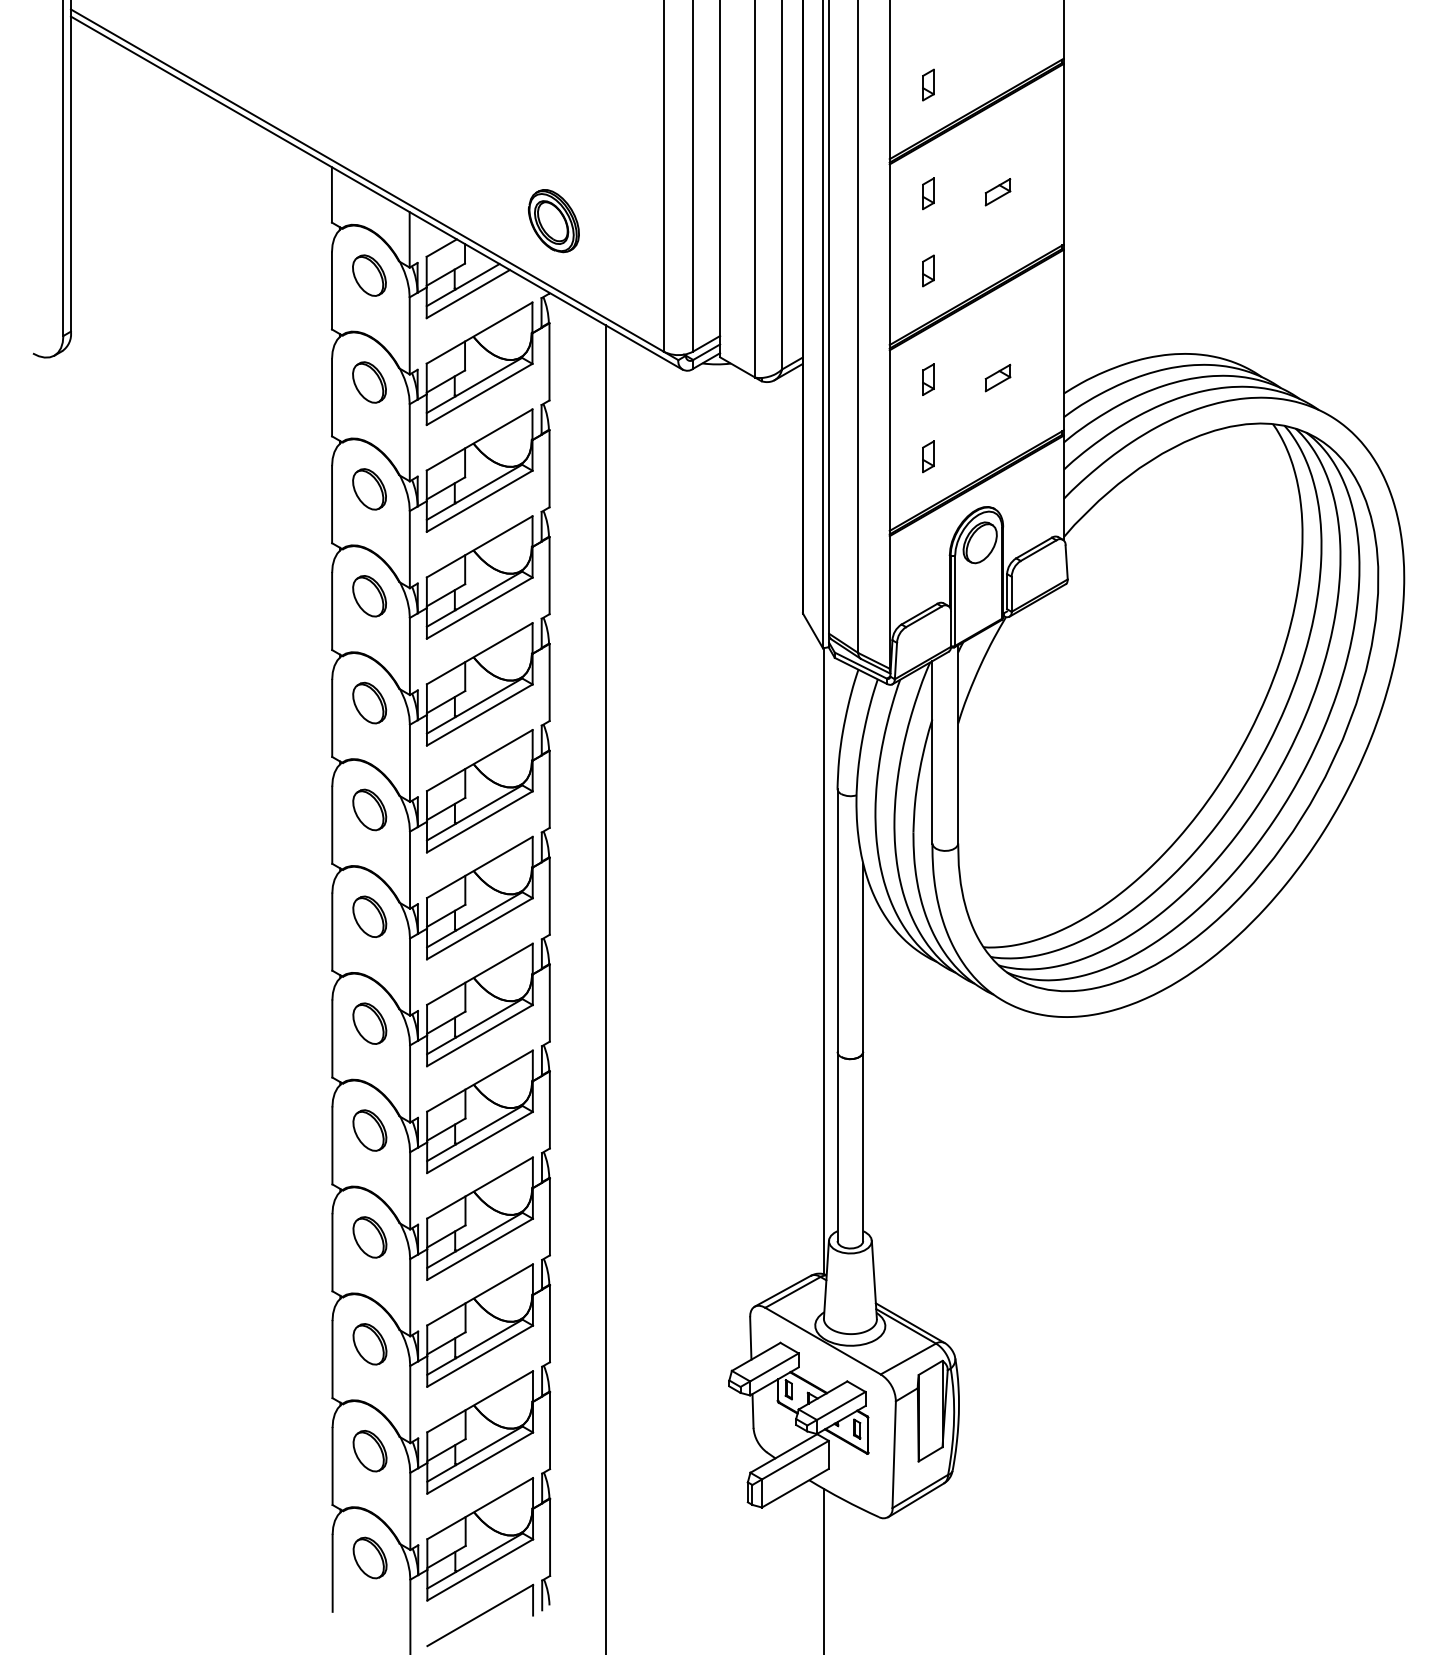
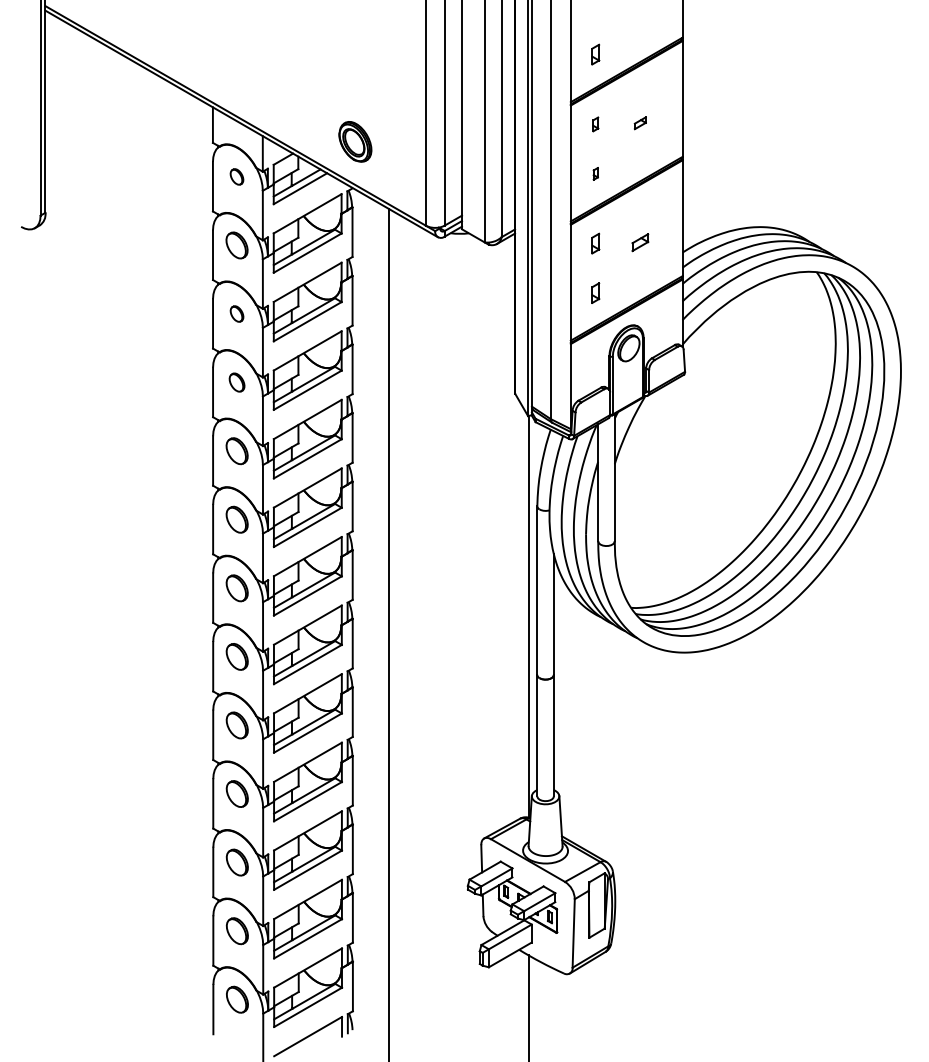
part: (998, 190) -> (640, 122), size x0.7
part: (928, 193) -> (595, 124), size x0.7
part: (928, 270) -> (595, 173), size x0.6
part: (368, 275) -> (236, 176), size x0.6
part: (368, 488) -> (236, 313), size x0.6
part: (368, 596) -> (236, 382), size x0.7

